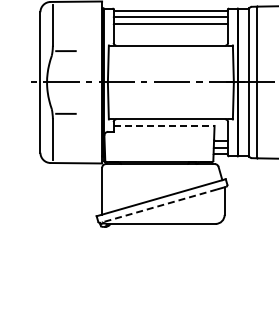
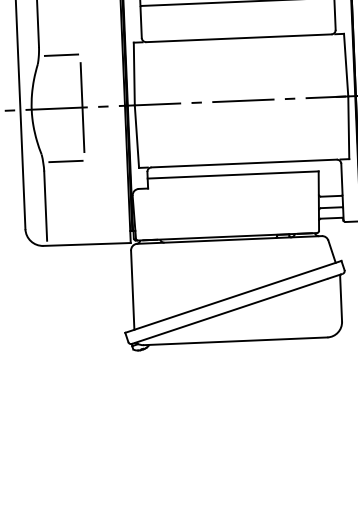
line: (77, 82) -> (83, 107), added
line: (164, 125) -> (233, 174), dashed -> solid
line: (158, 206) -> (229, 311), dashed -> solid

